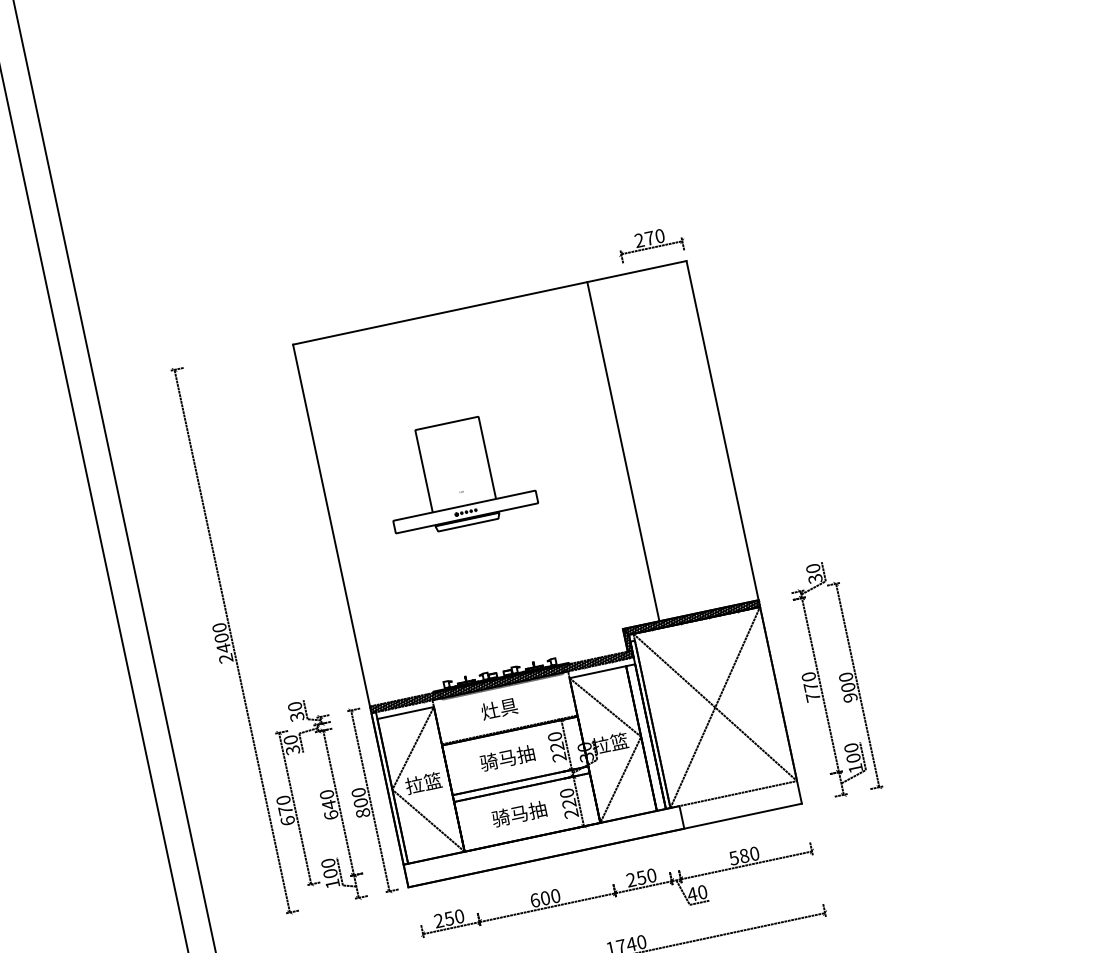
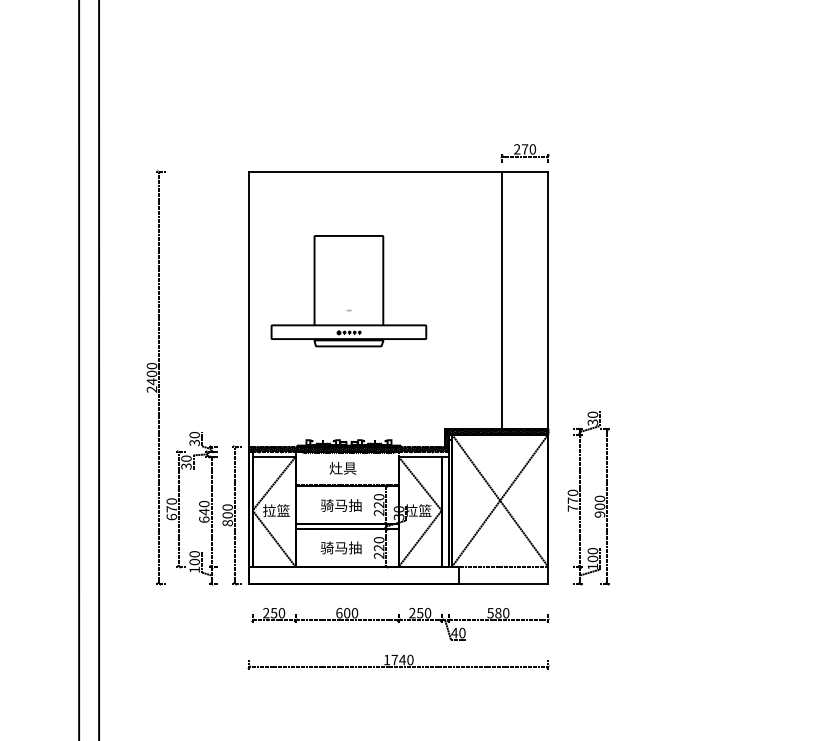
line: (622, 451) -> (501, 300), moved
part: (457, 474) -> (348, 291), size x1.43

